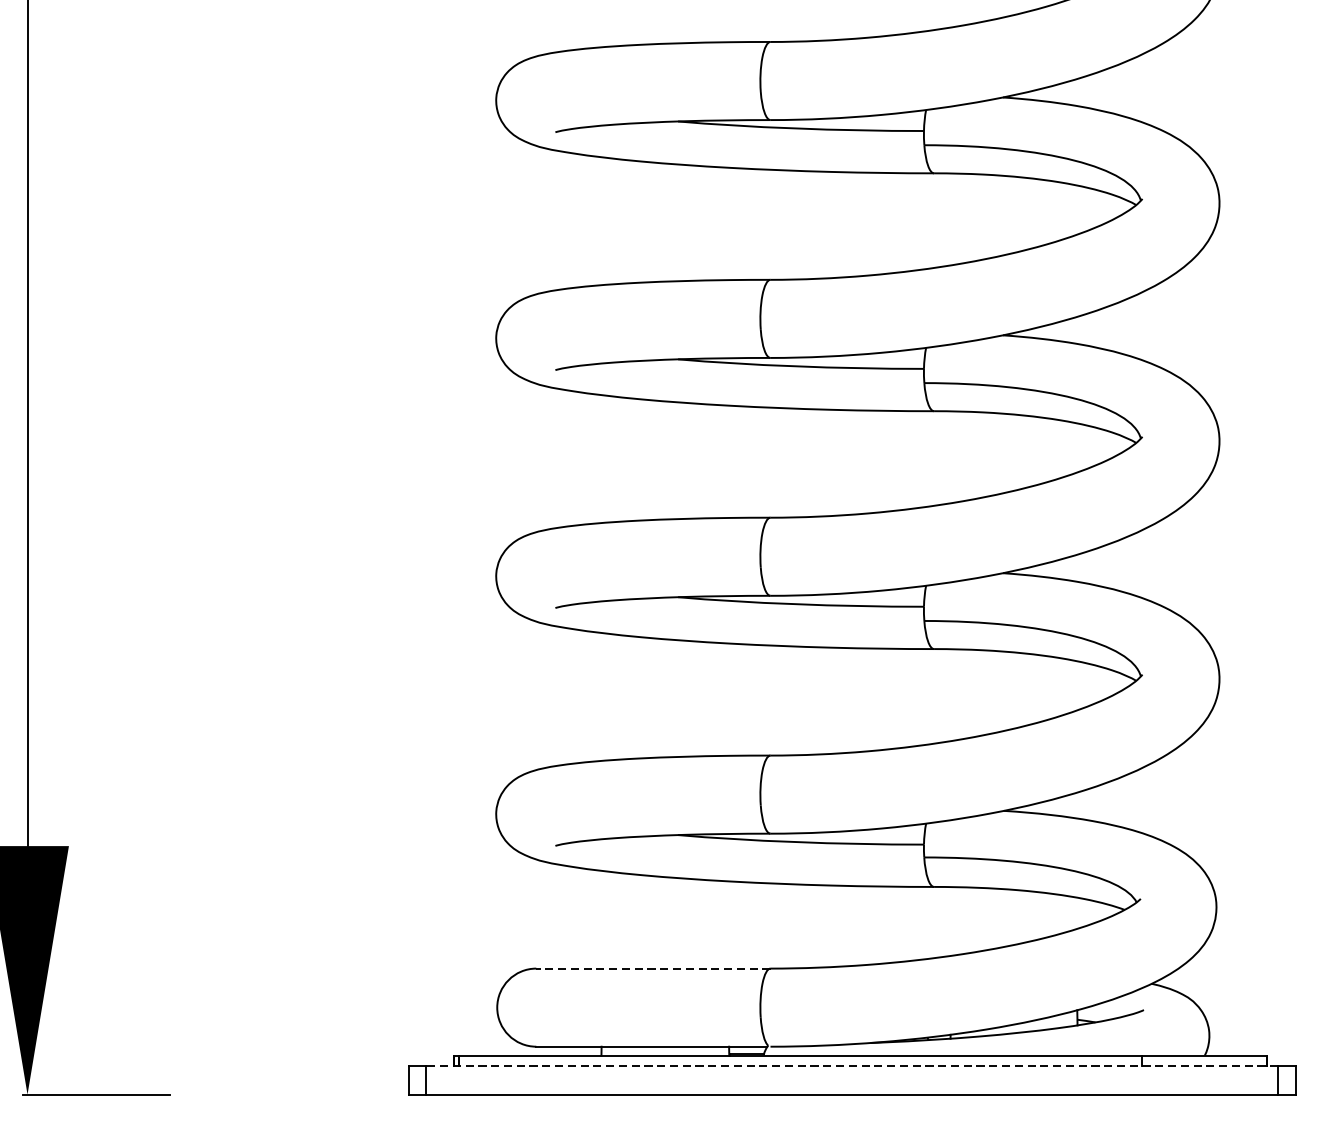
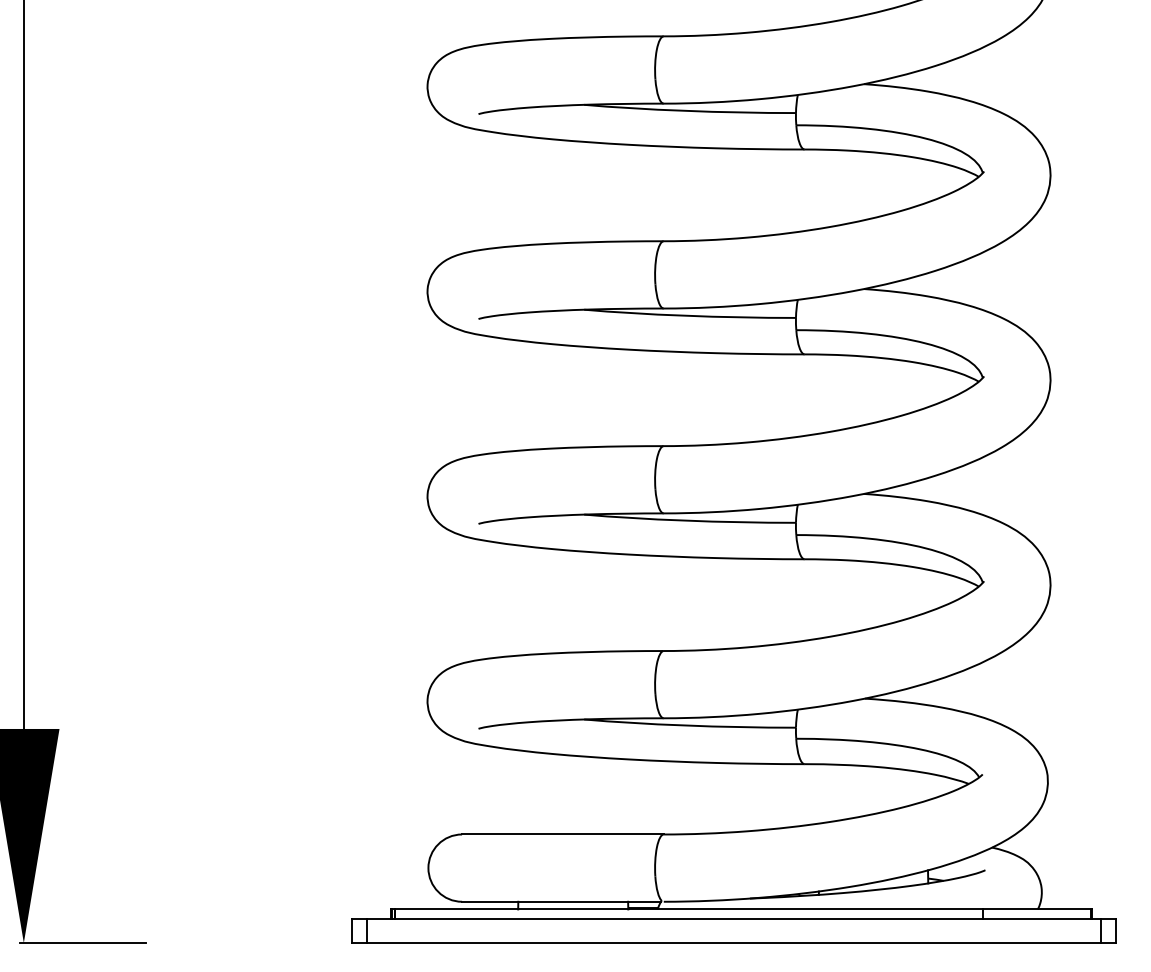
line: (652, 968) -> (562, 834), dashed -> solid
line: (852, 1066) -> (734, 918), dashed -> solid

